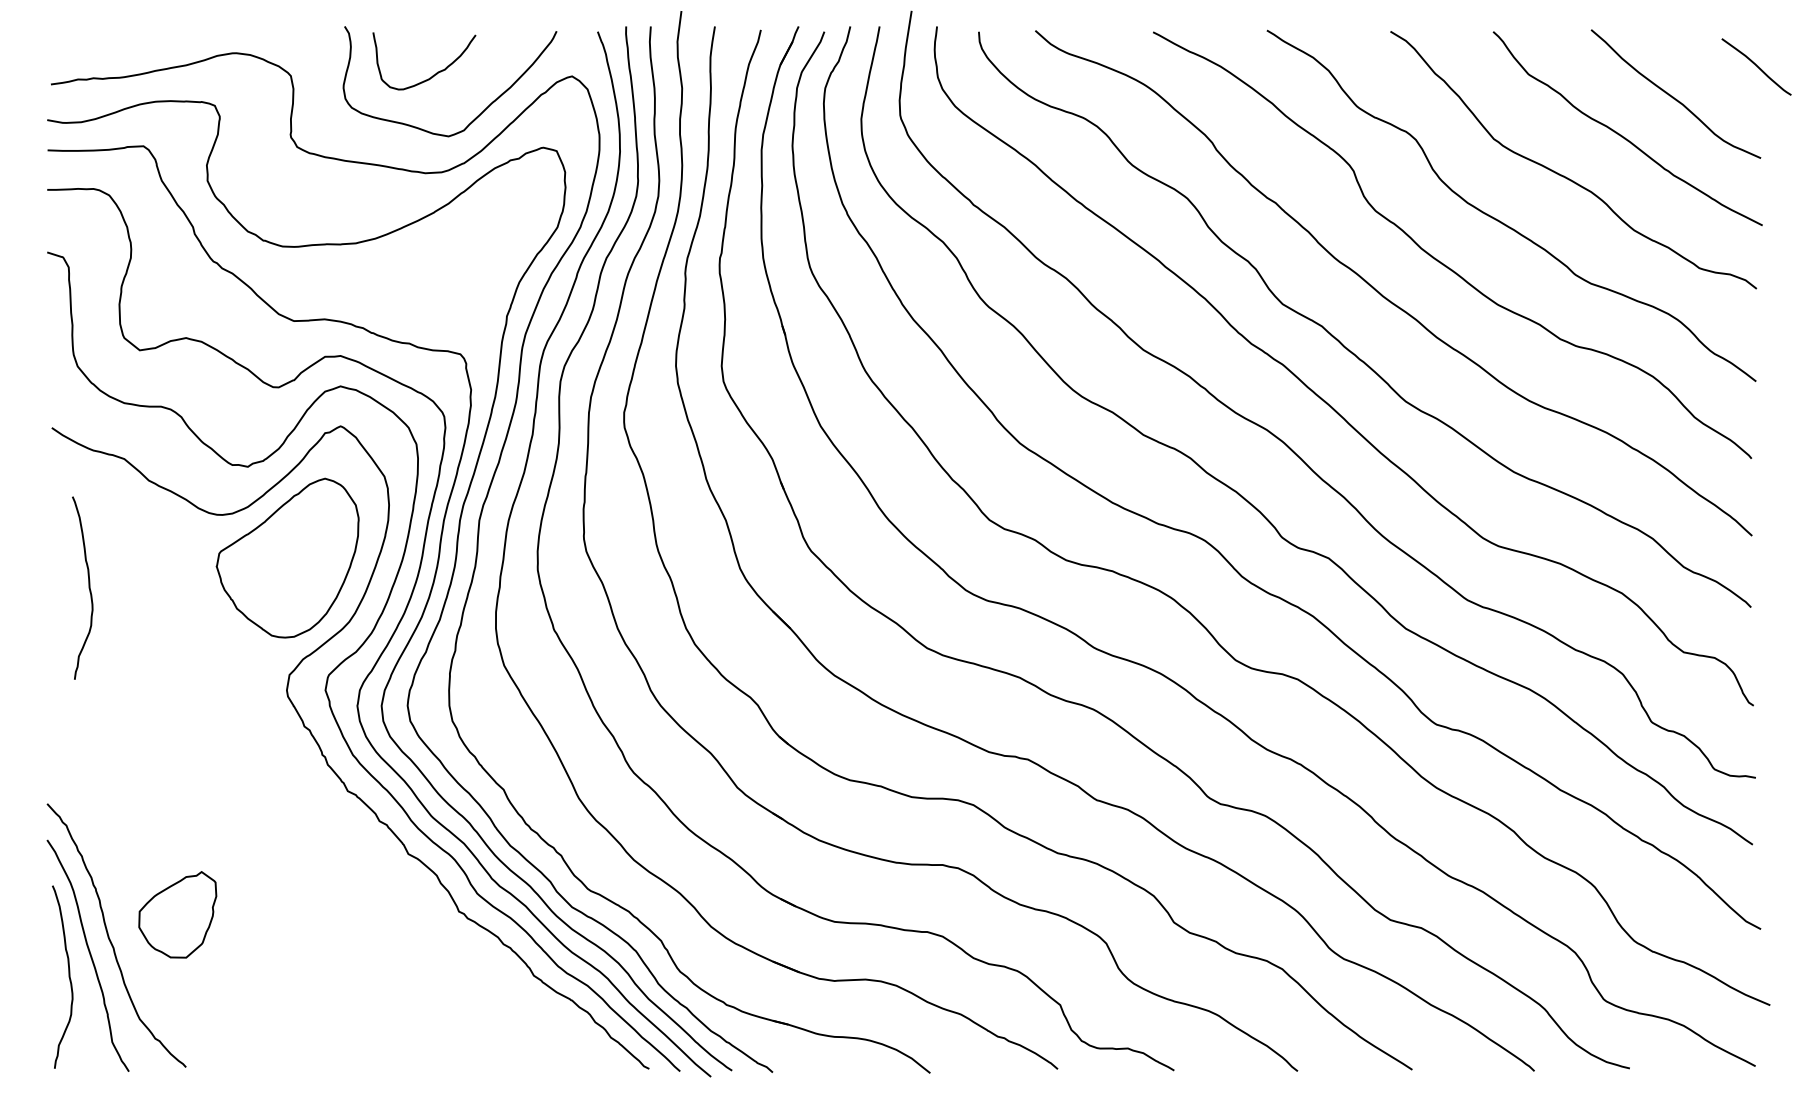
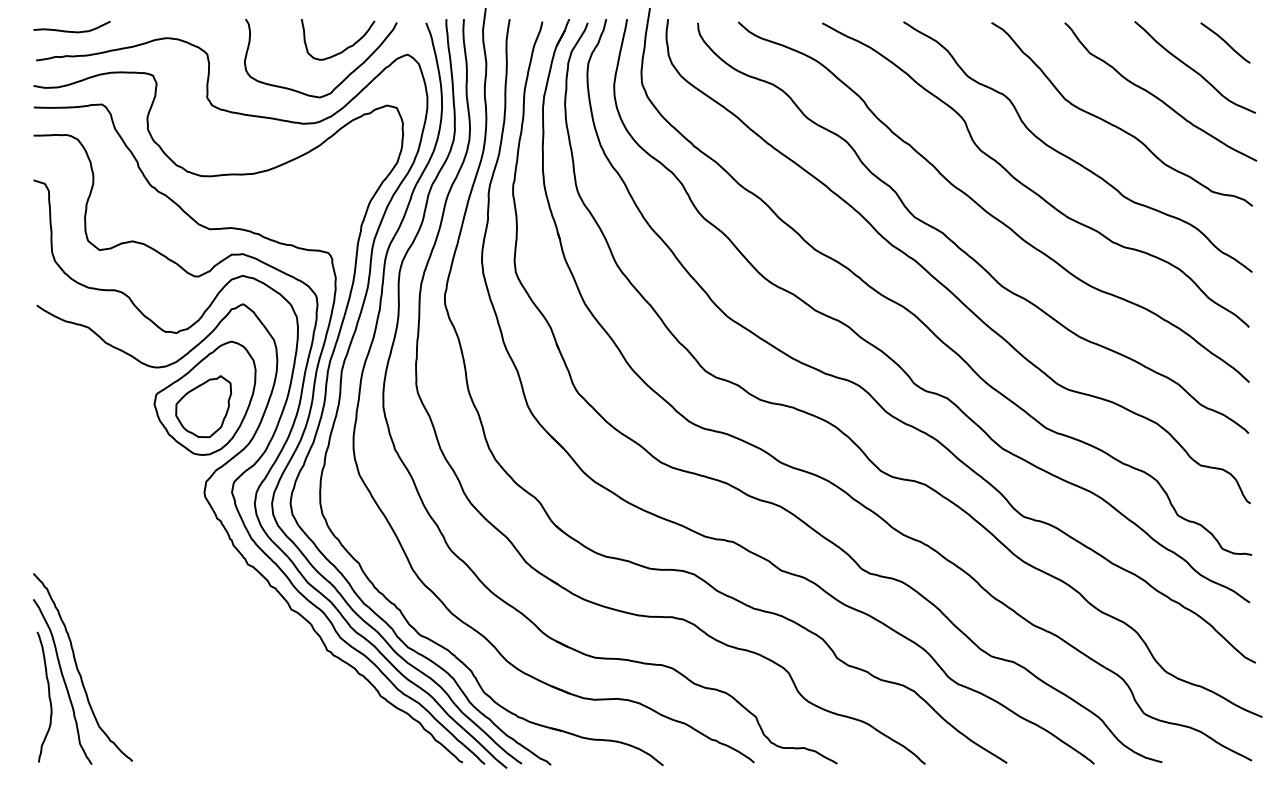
curve: (101, 43) -> (72, 31), added
curve: (1756, 66) -> (1225, 42), moved
curve: (433, 74) -> (344, 49), moved
curve: (88, 587) -> (62, 419), removed
part: (177, 914) -> (203, 406), moved

